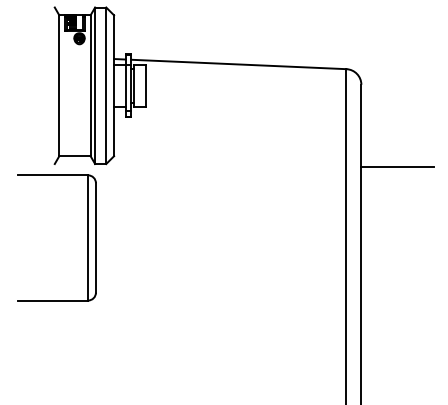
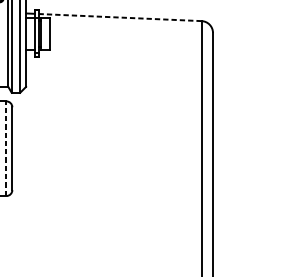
line: (238, 64) -> (120, 17), solid -> dashed
line: (397, 166) -> (240, 94), removed
line: (88, 237) -> (6, 148), solid -> dashed

